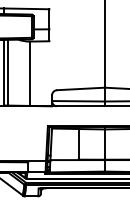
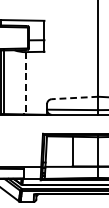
line: (29, 74) -> (25, 83), solid -> dashed
line: (81, 88) -> (75, 97), solid -> dashed

